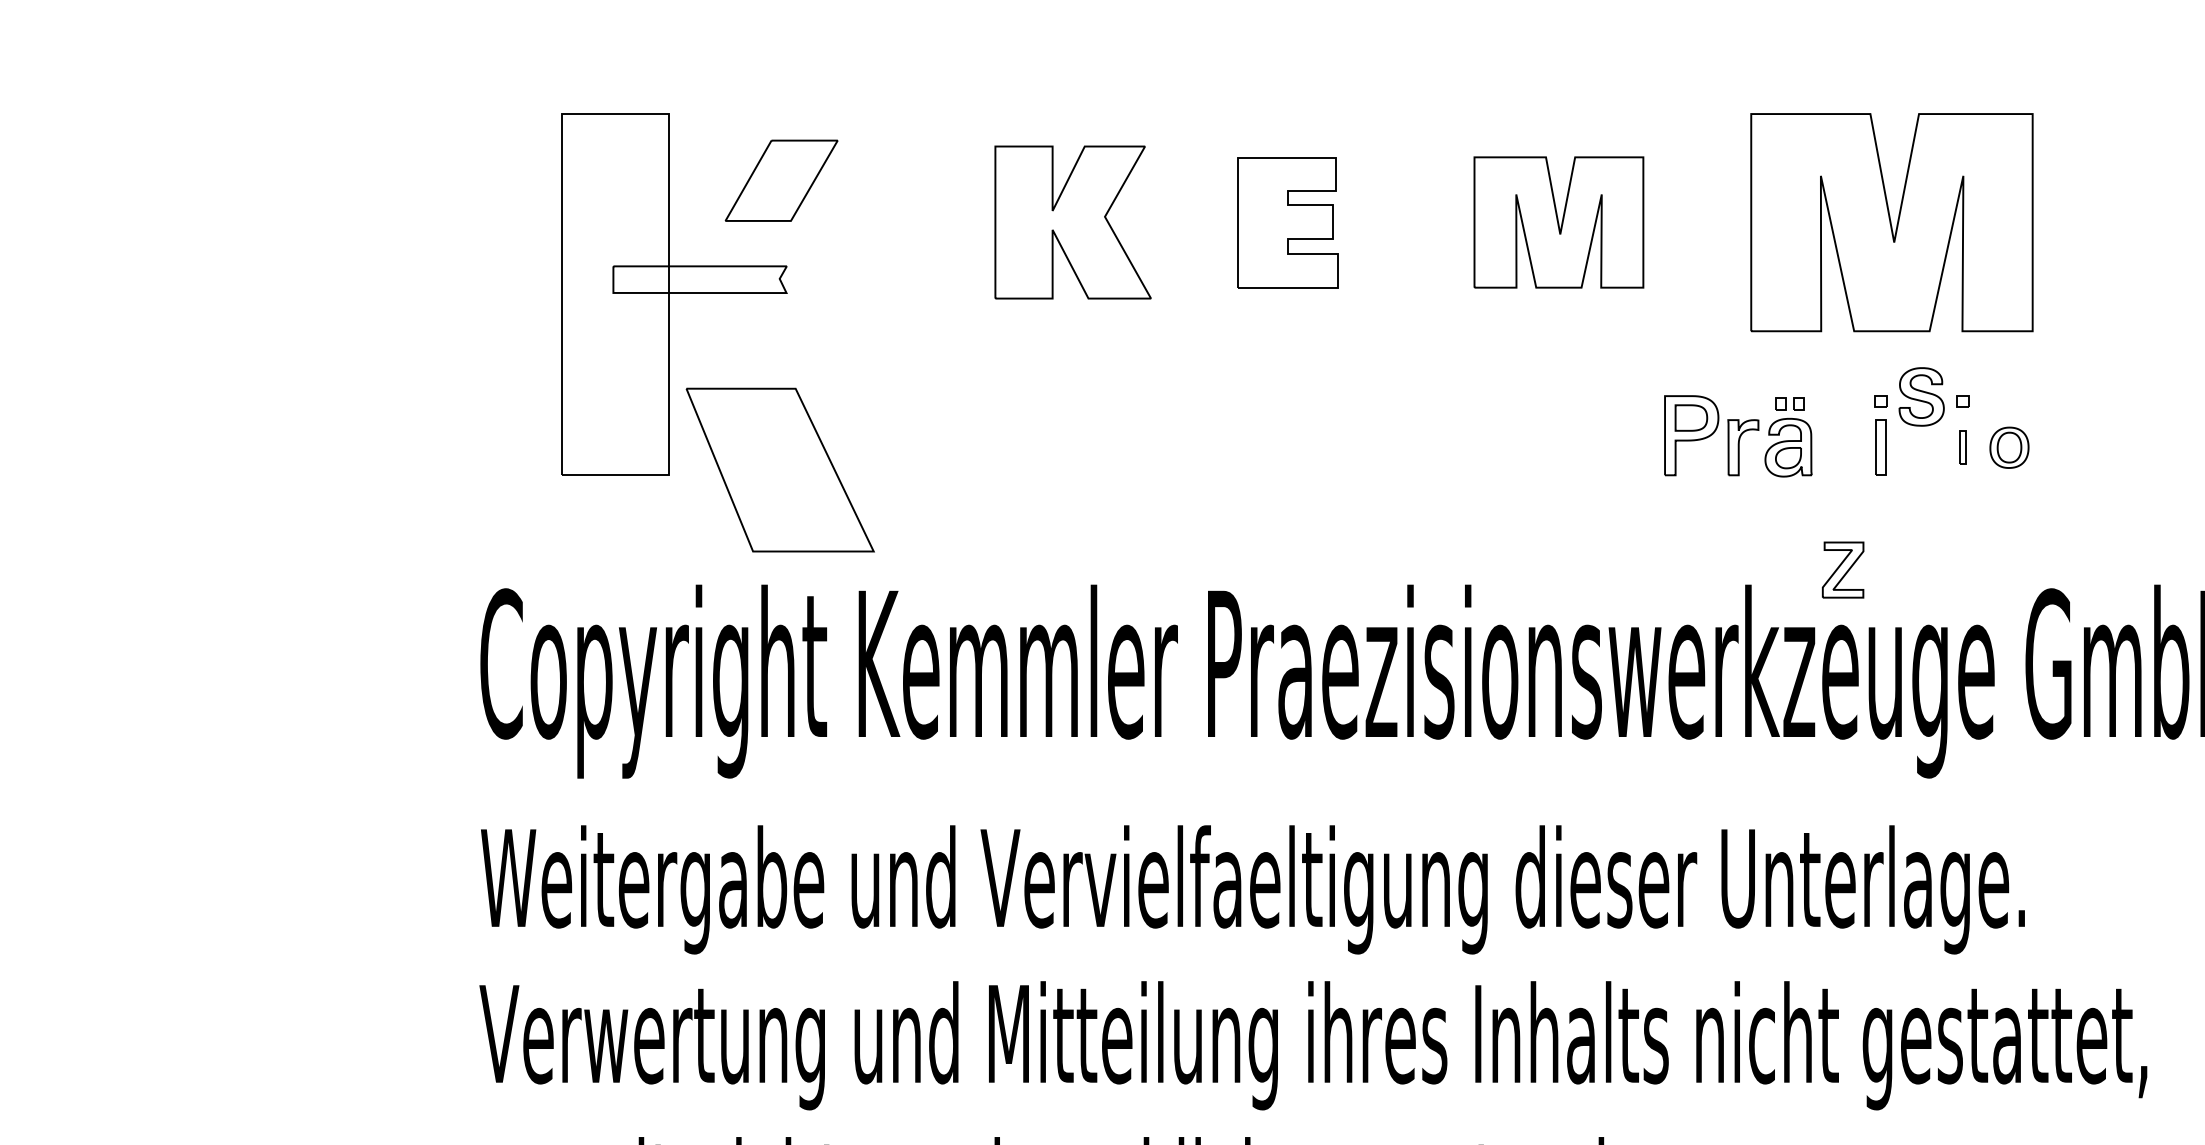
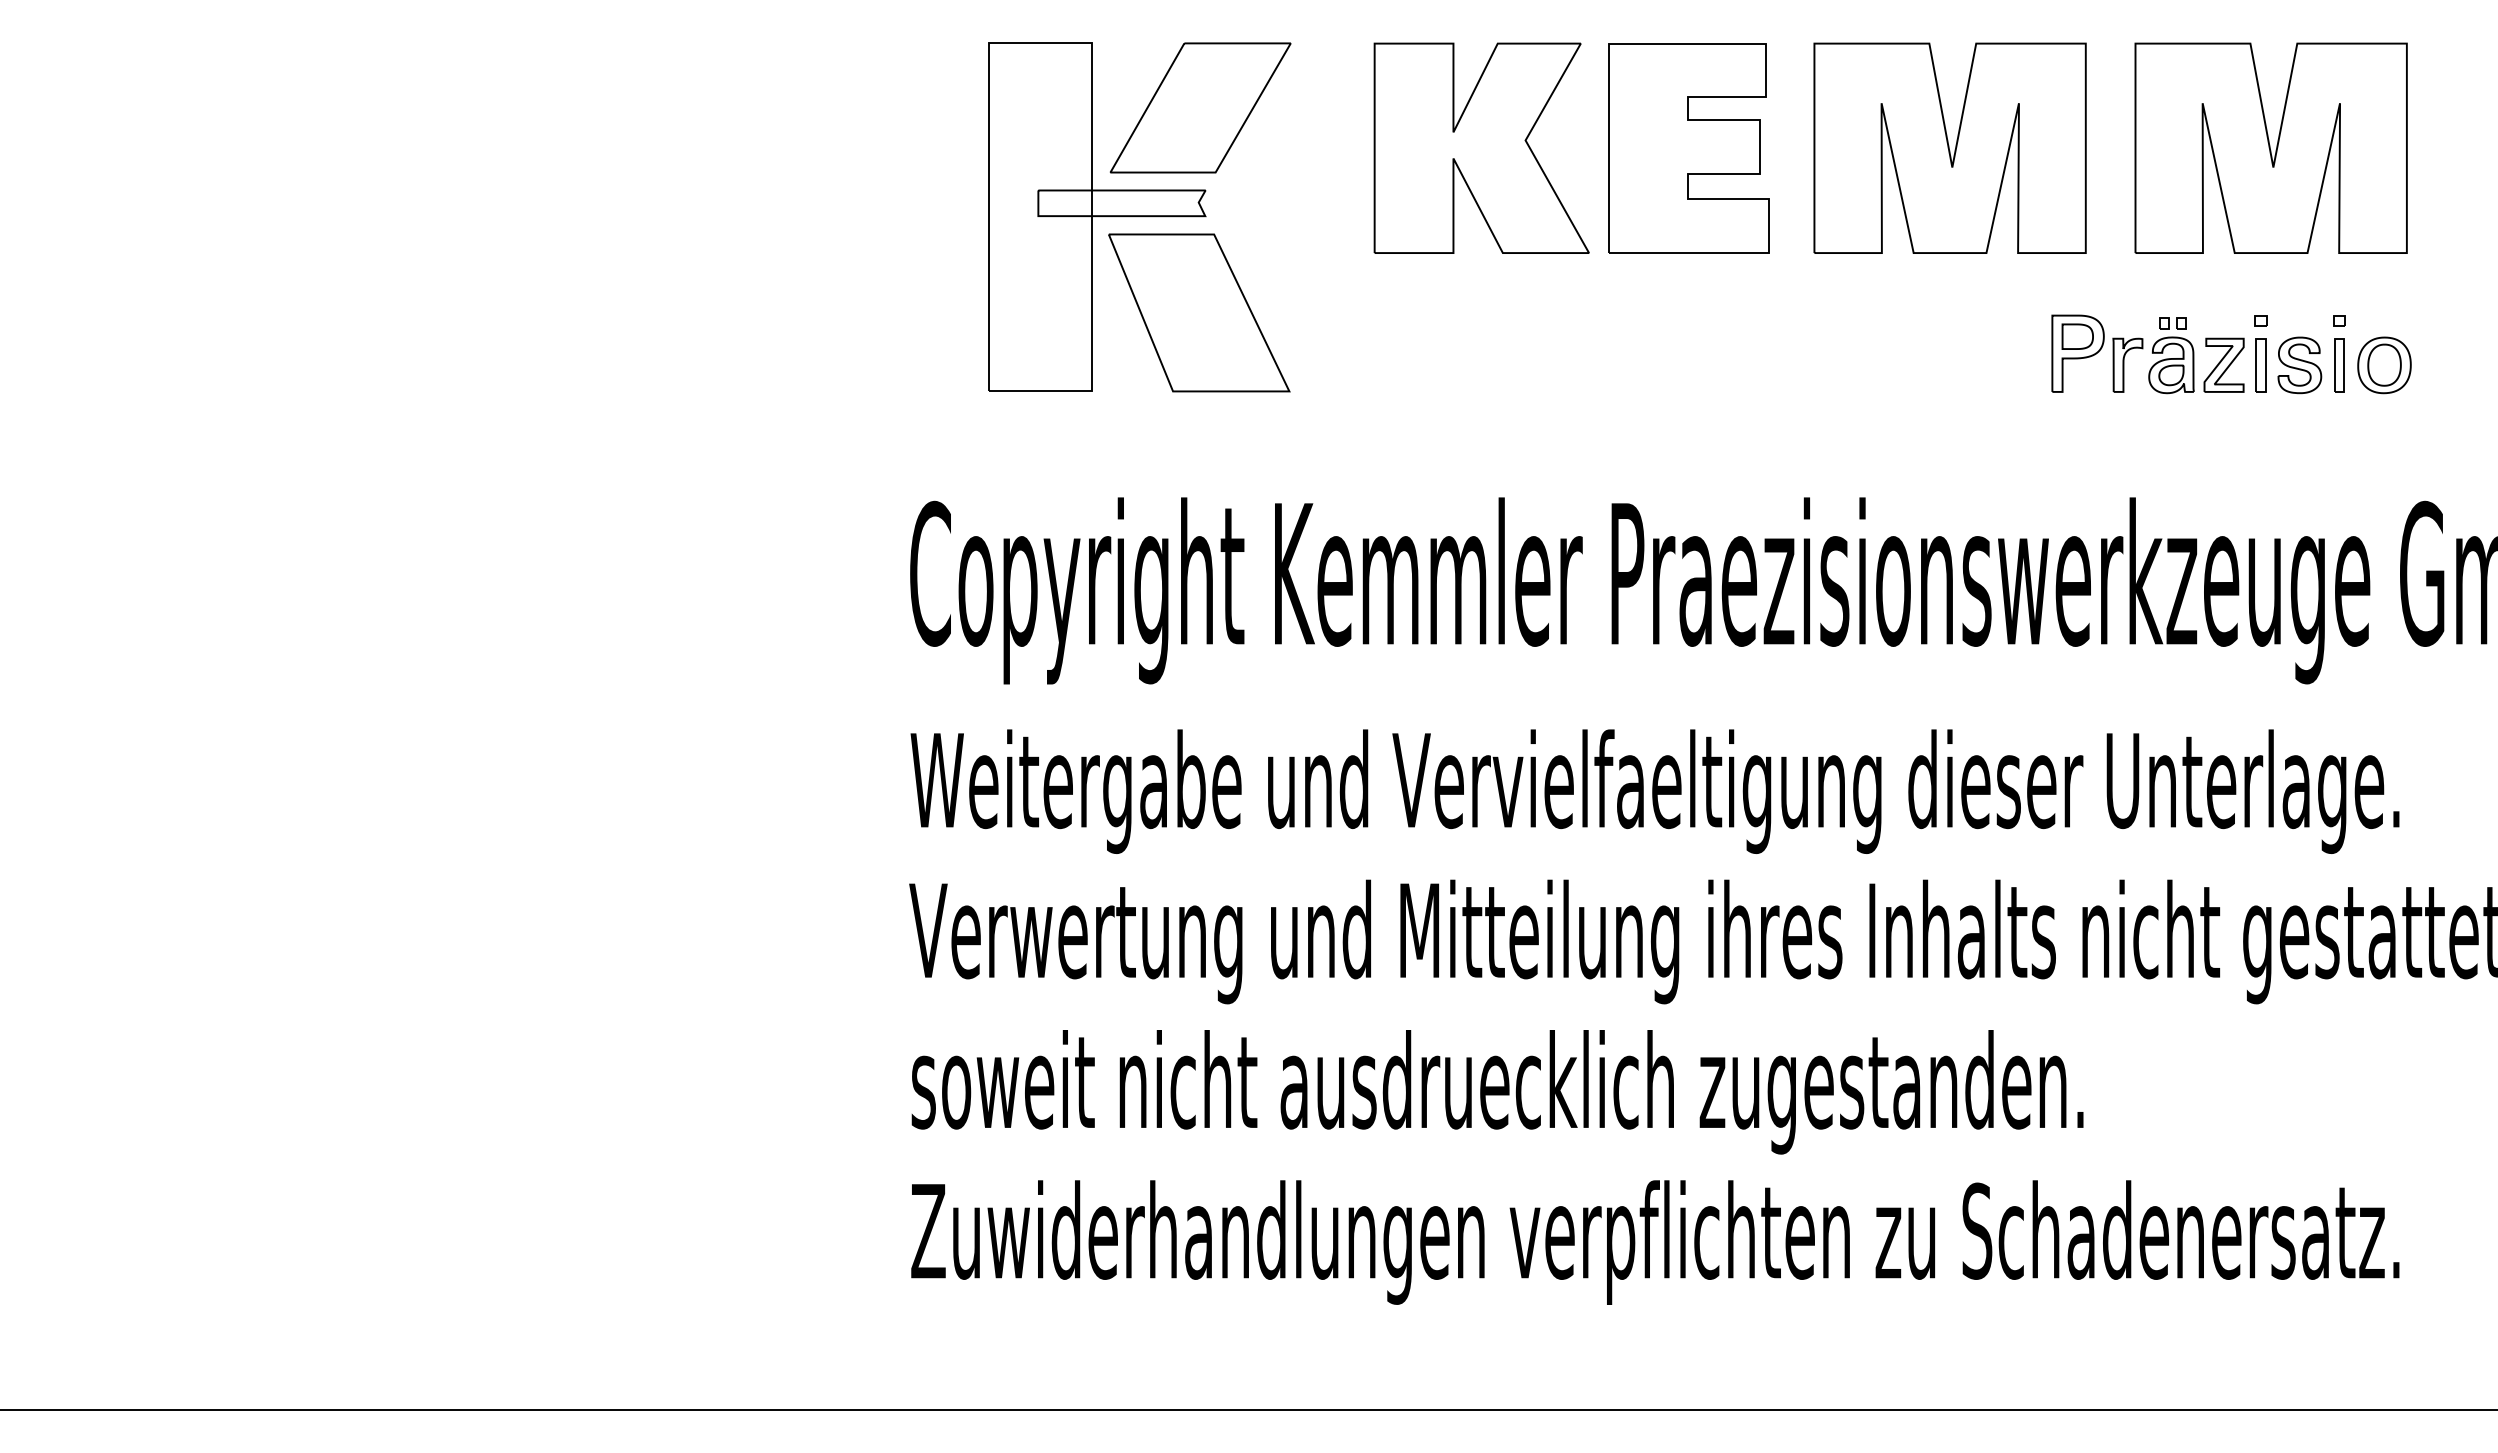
part: (781, 180) -> (1200, 107), size x1.67
part: (1072, 221) -> (1481, 147), size x1.43
part: (1558, 221) -> (1949, 147), size x1.67
part: (1287, 222) -> (1688, 148), size x1.67
part: (1921, 397) -> (2299, 365), moved
part: (1962, 447) -> (2339, 365), size x1.67
part: (2009, 447) -> (2384, 365), size x1.43
part: (780, 469) -> (1199, 312), moved
part: (1842, 569) -> (2223, 364), moved

